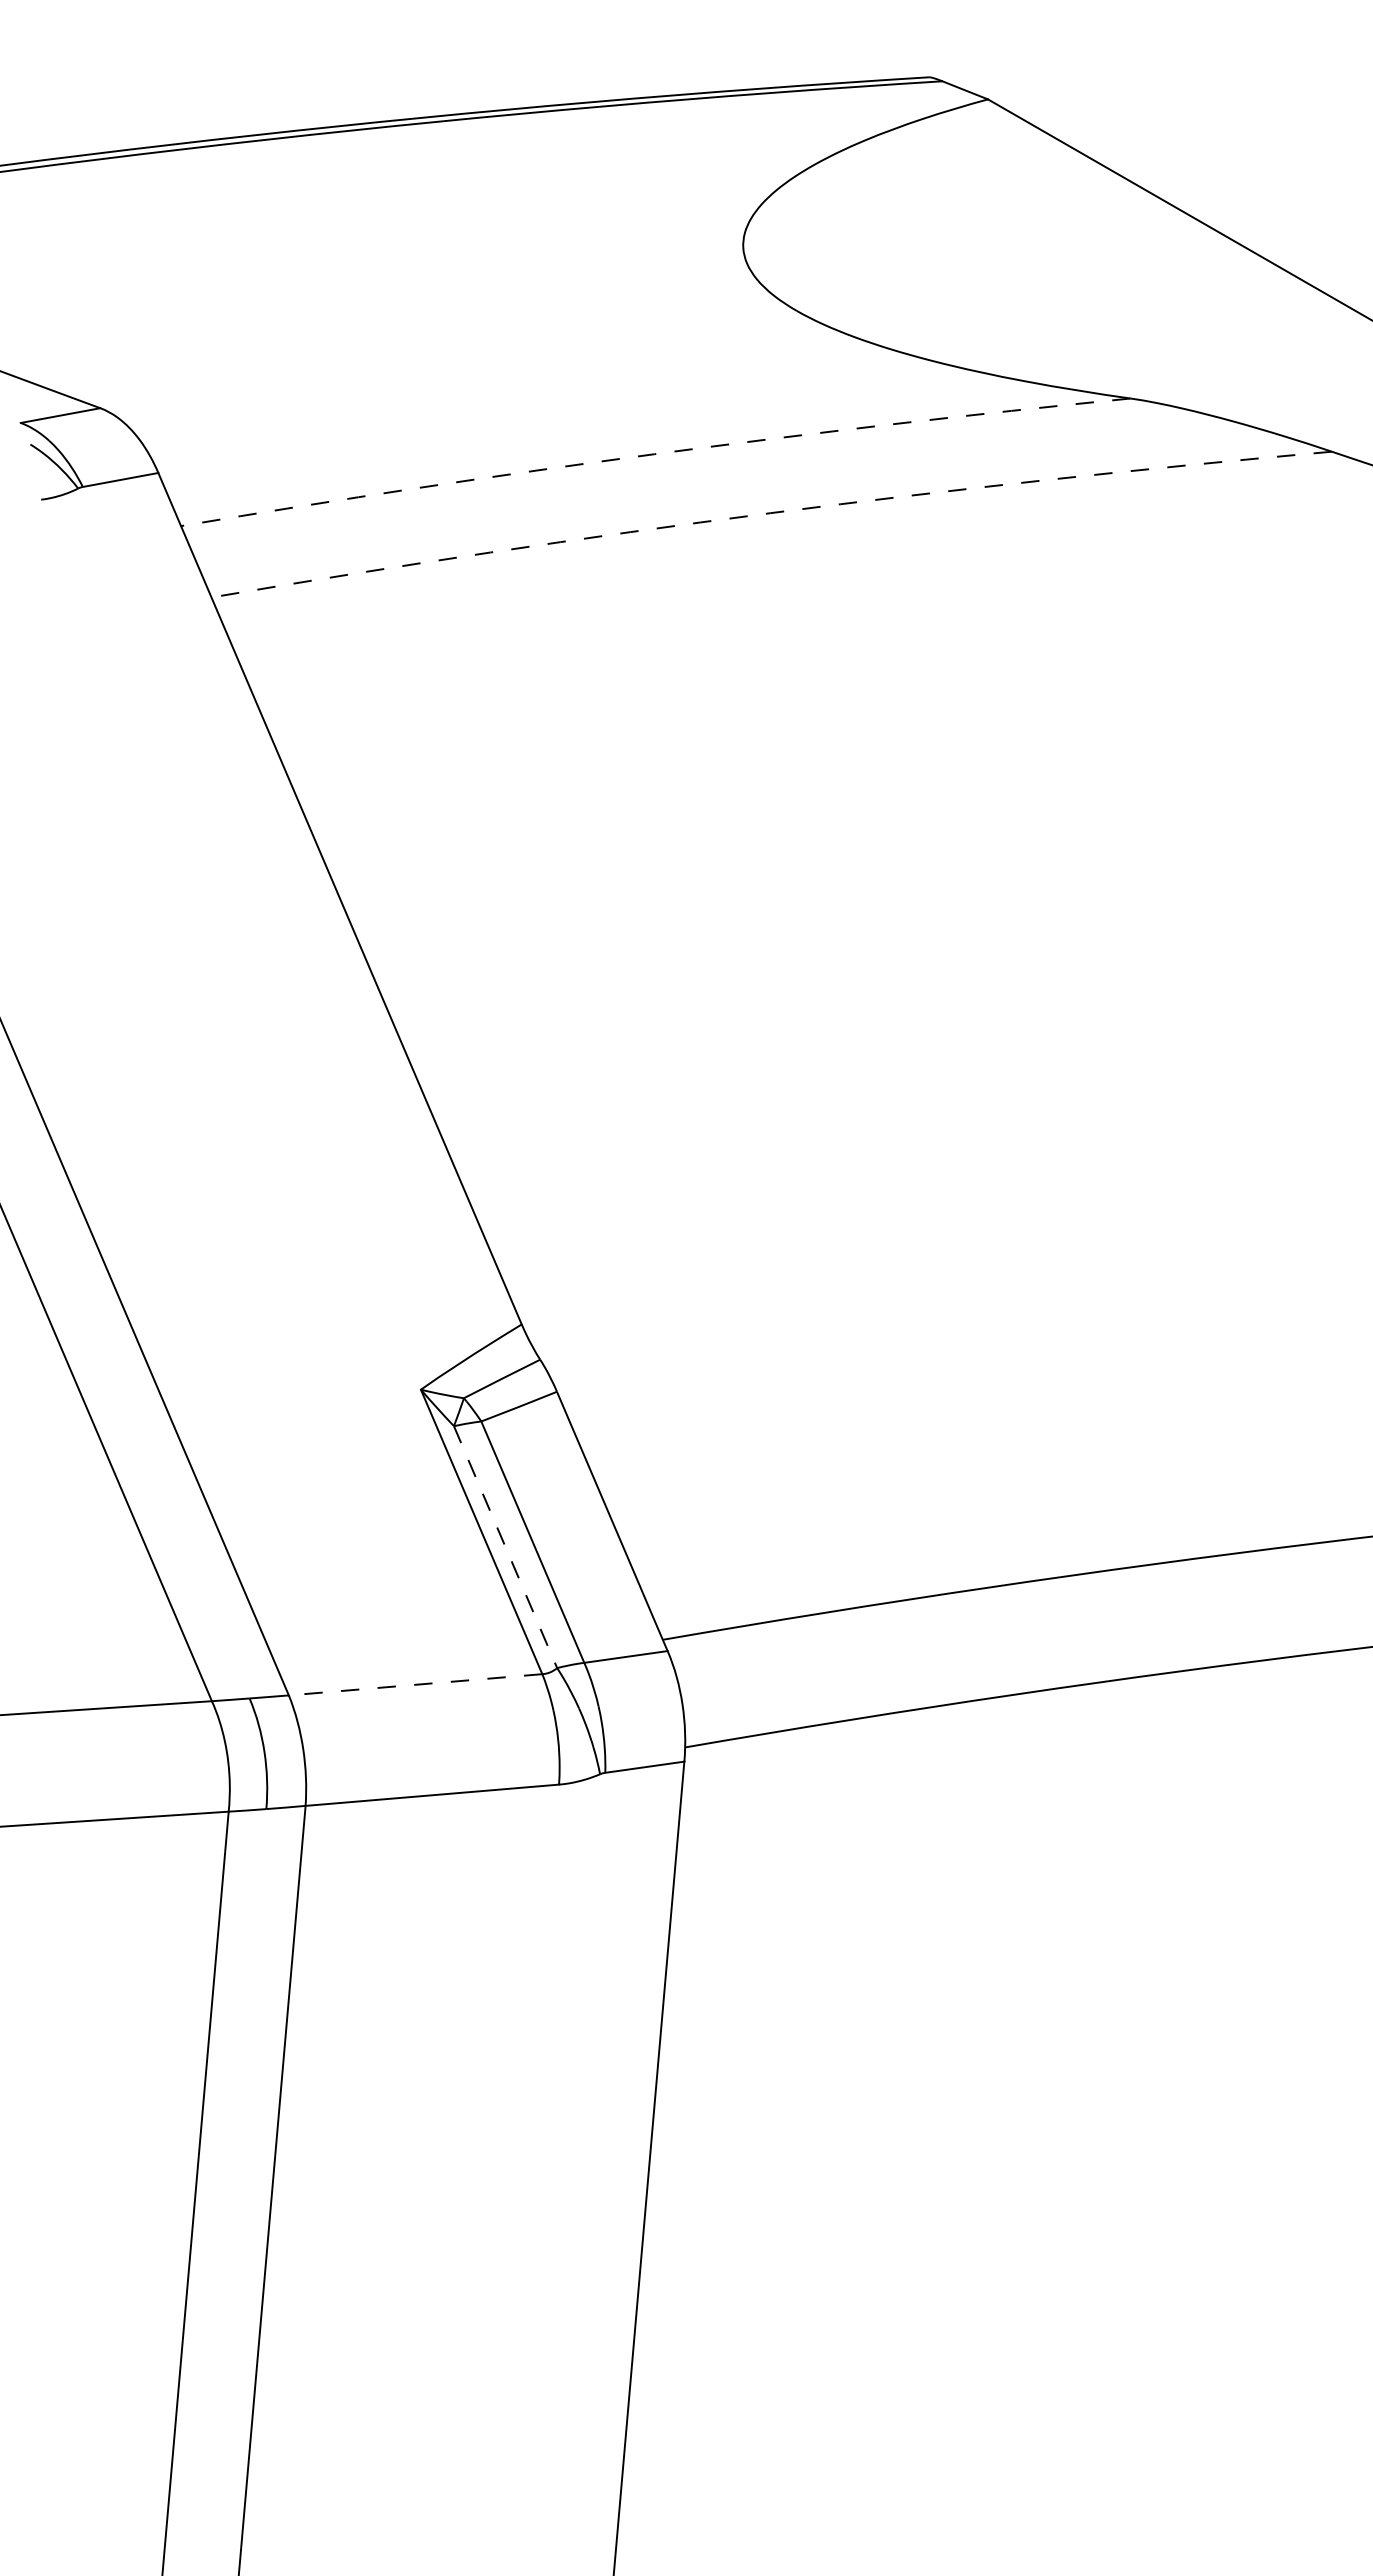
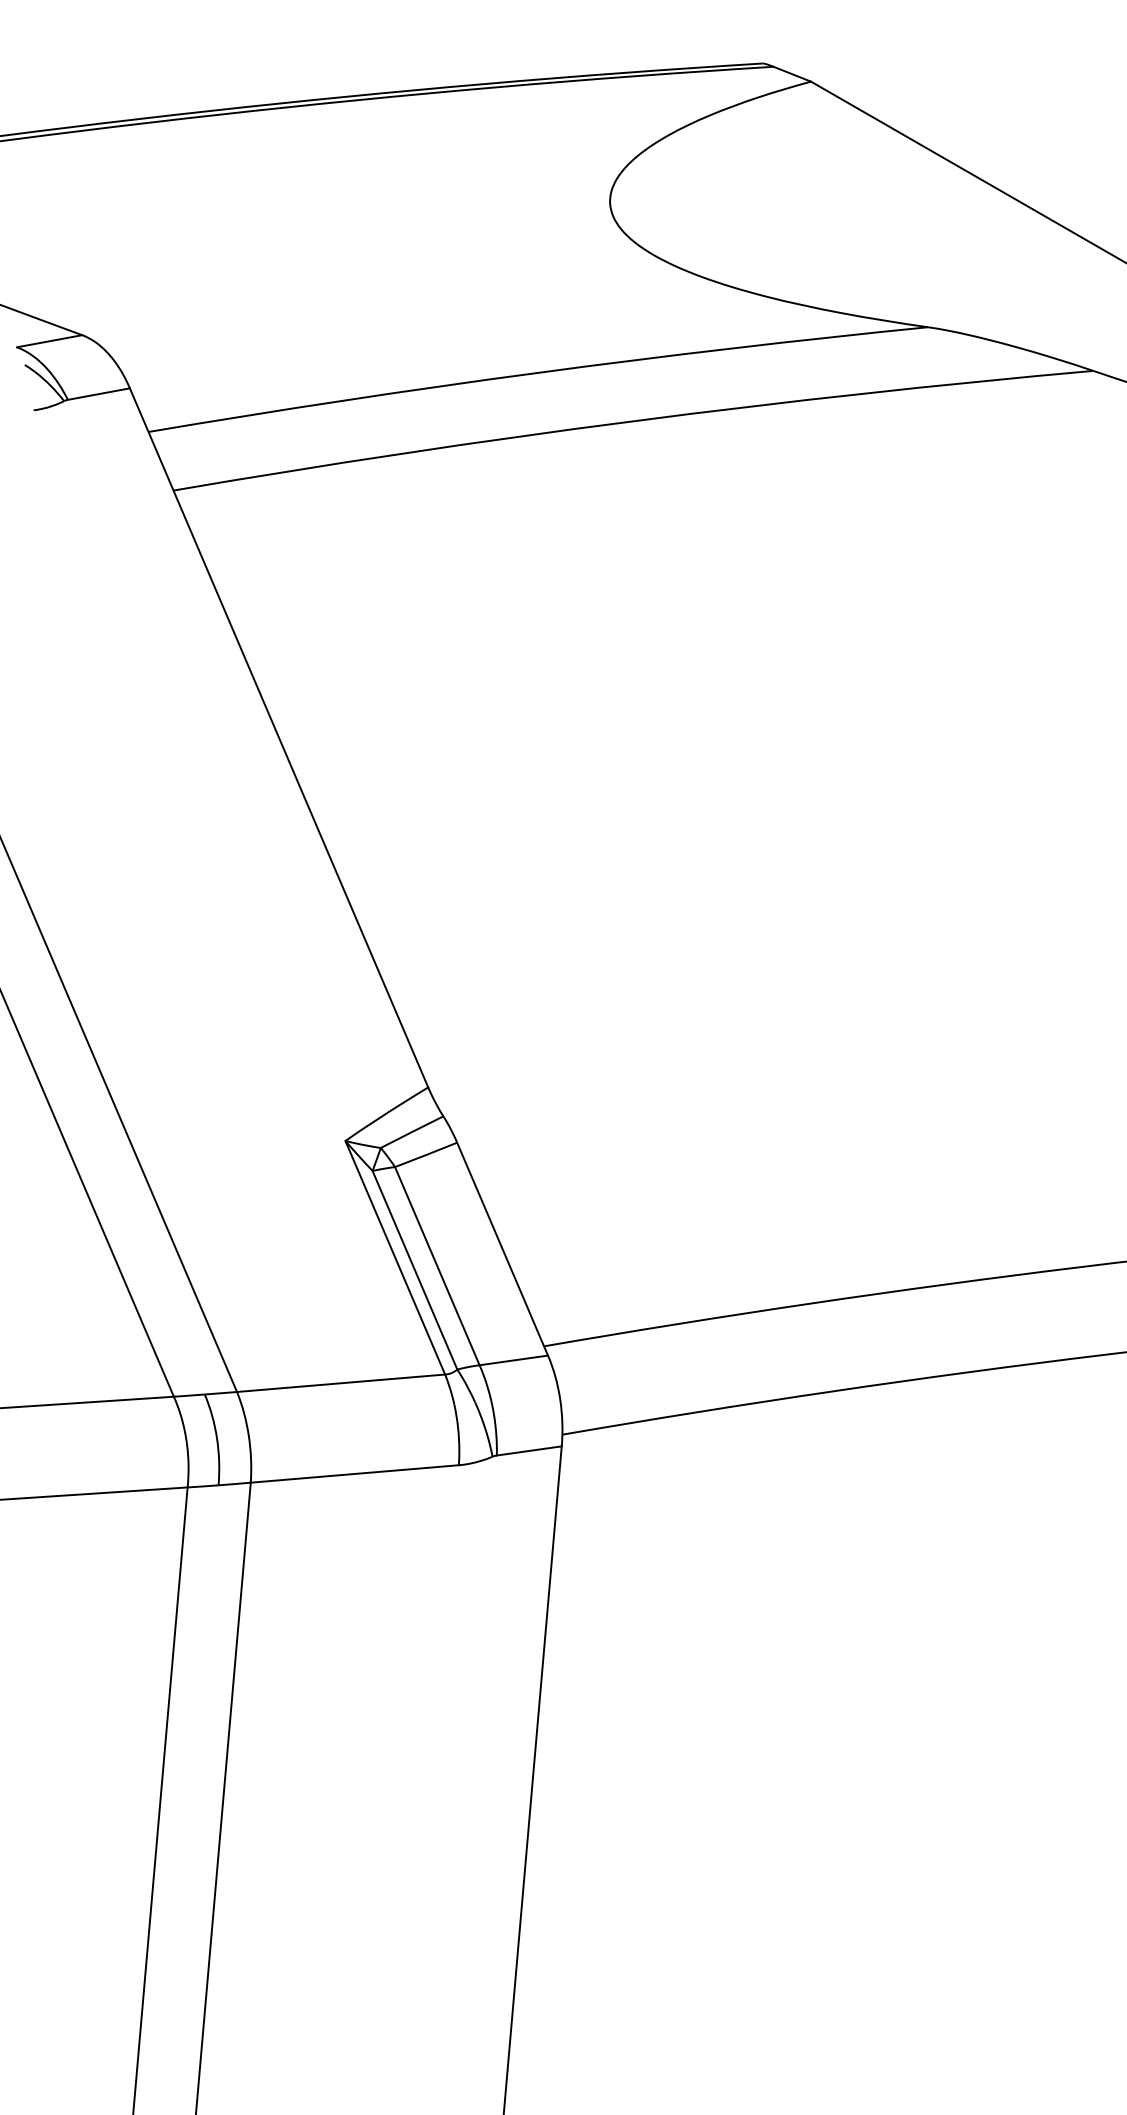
arc: (654, 454) -> (537, 373), dashed -> solid
arc: (770, 513) -> (632, 421), dashed -> solid
line: (505, 1547) -> (414, 1270), dashed -> solid
line: (415, 1684) -> (341, 1383), dashed -> solid

